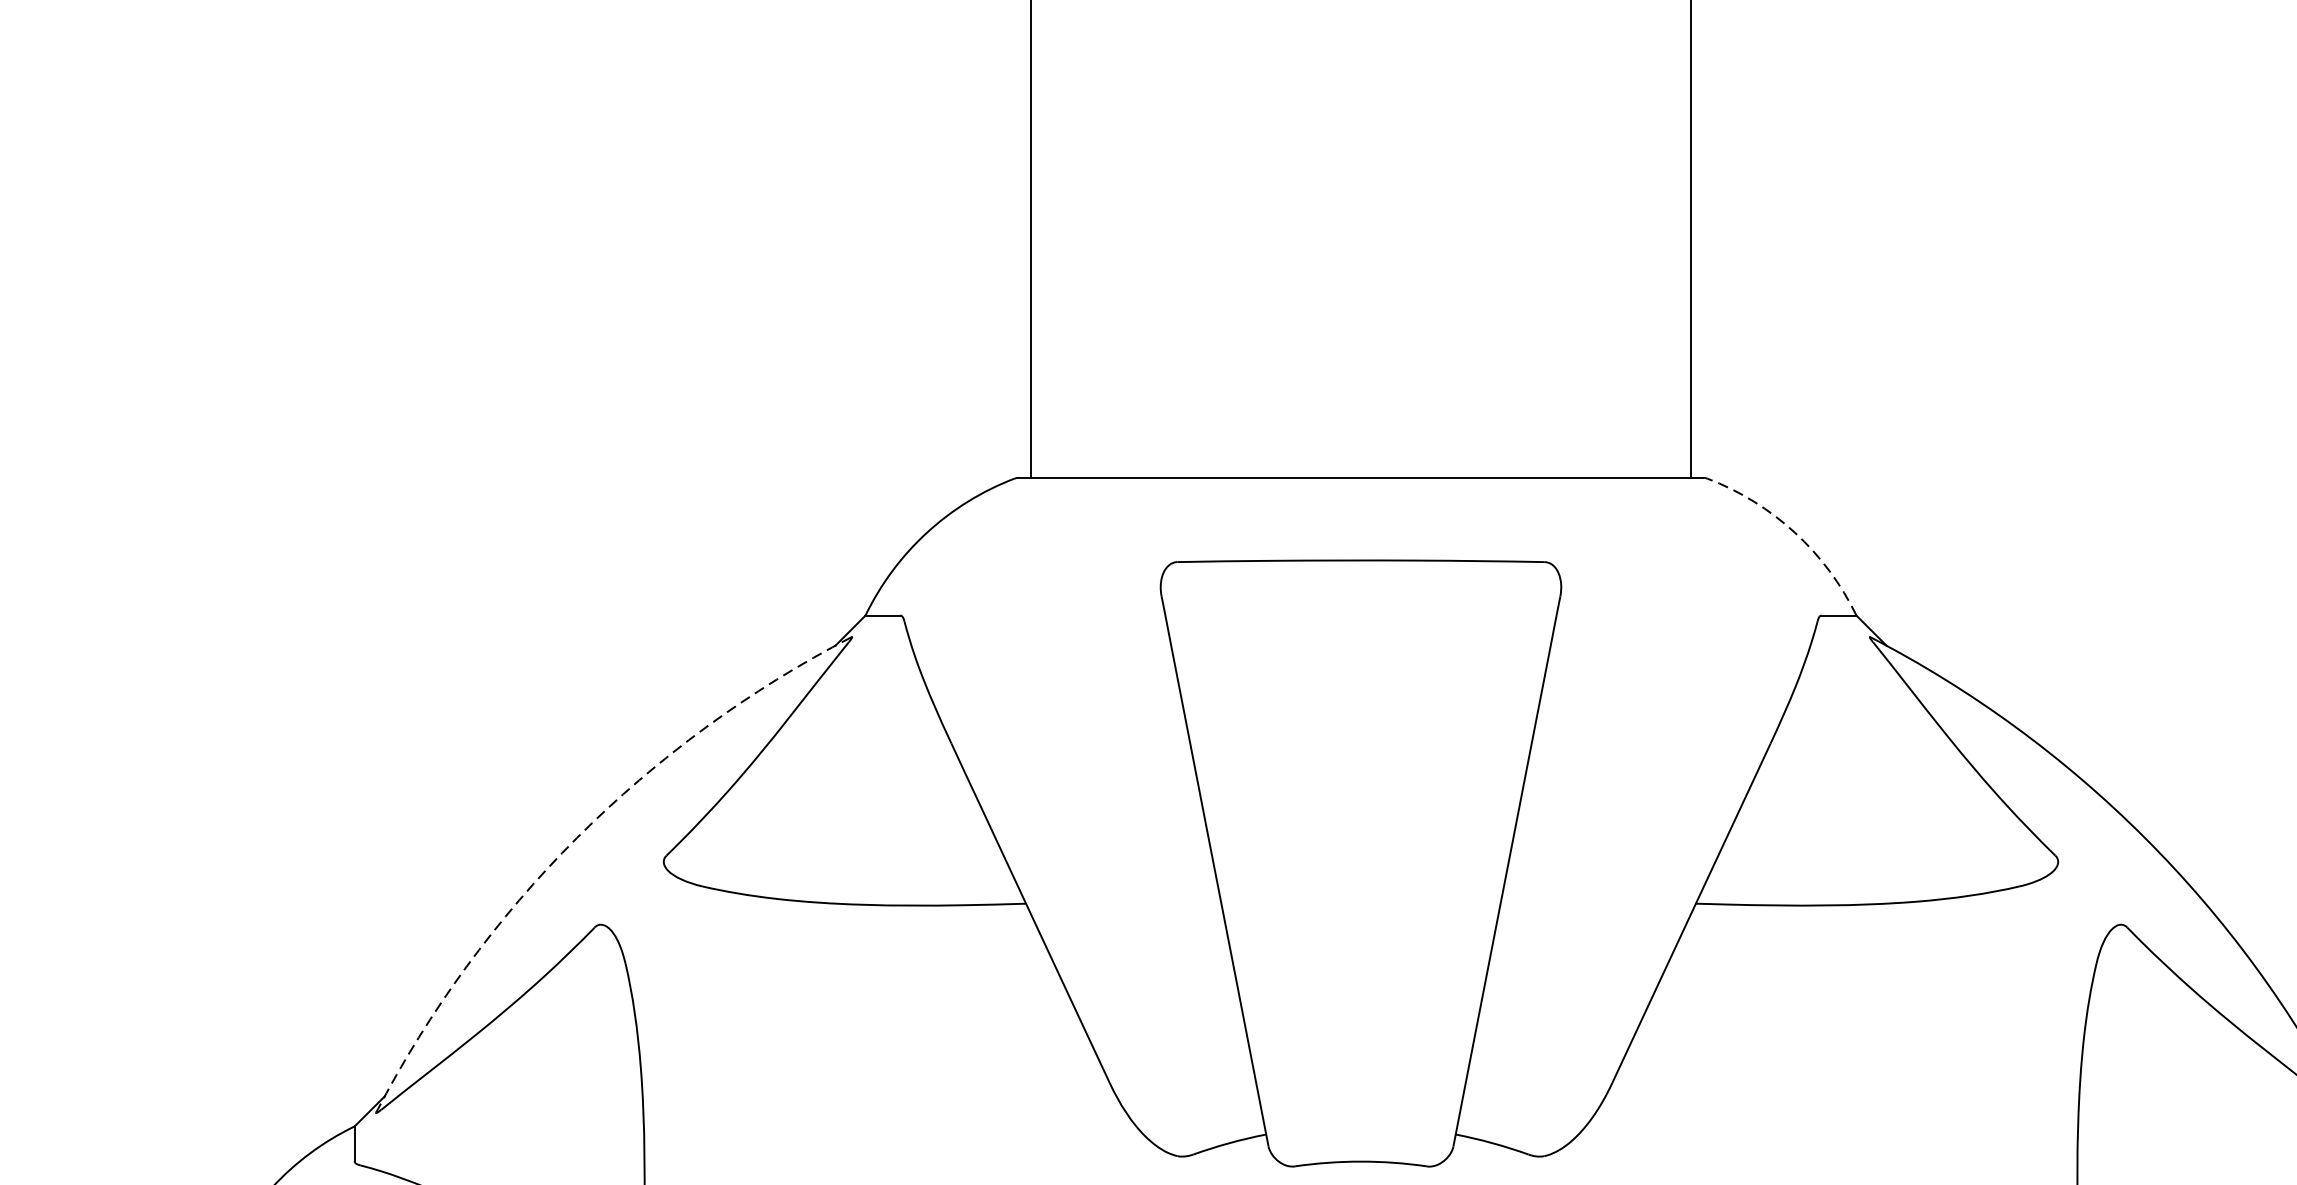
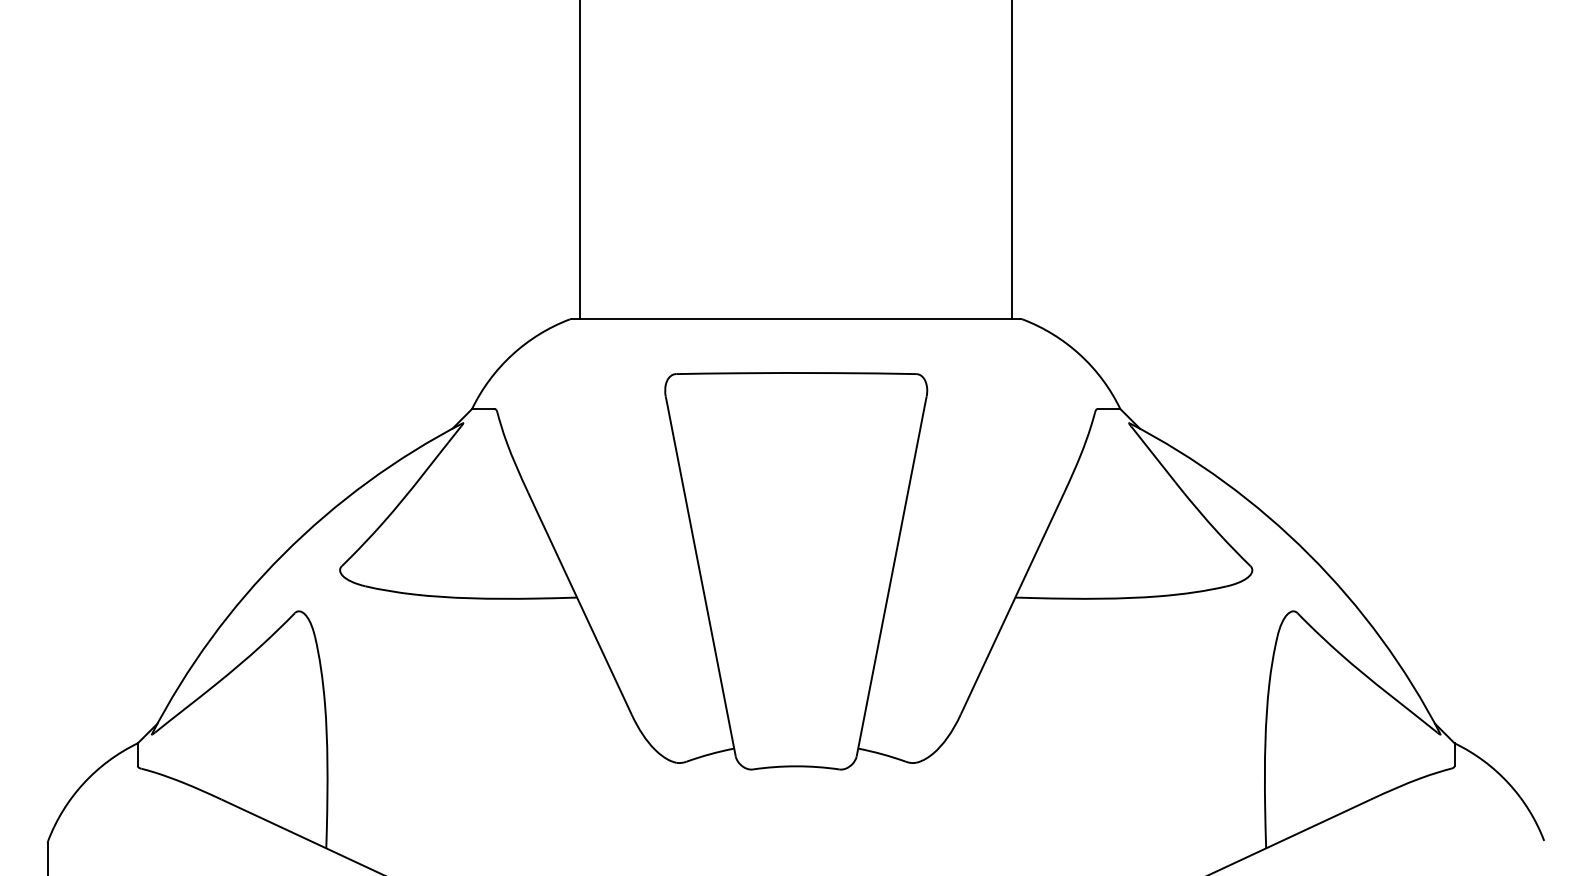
arc: (1795, 532) -> (1080, 354), dashed -> solid
arc: (577, 837) -> (283, 554), dashed -> solid

